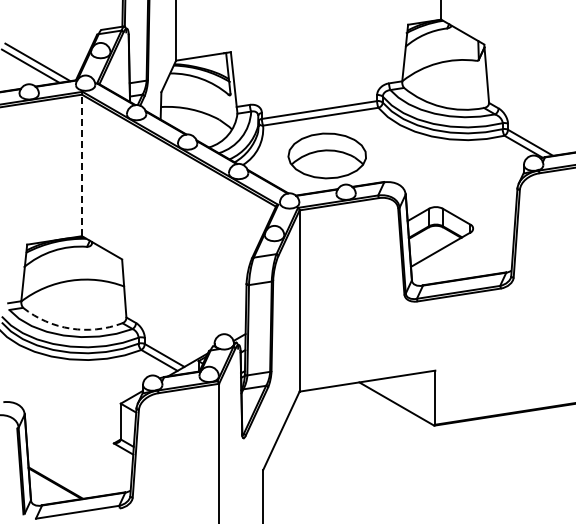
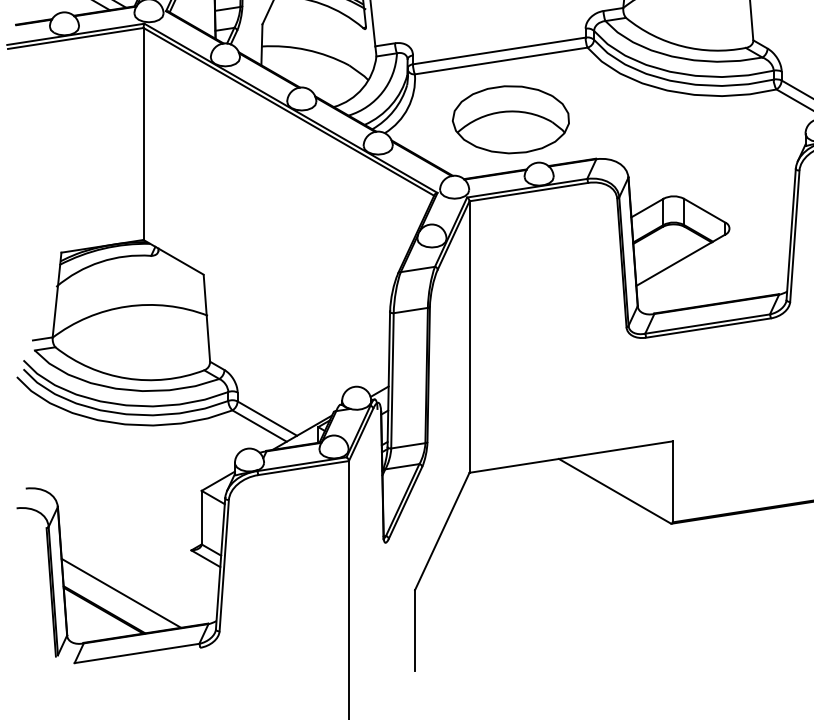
line: (82, 165) -> (144, 134), dashed -> solid
arc: (70, 328) -> (126, 378), dashed -> solid
line: (67, 472) -> (121, 593), added

